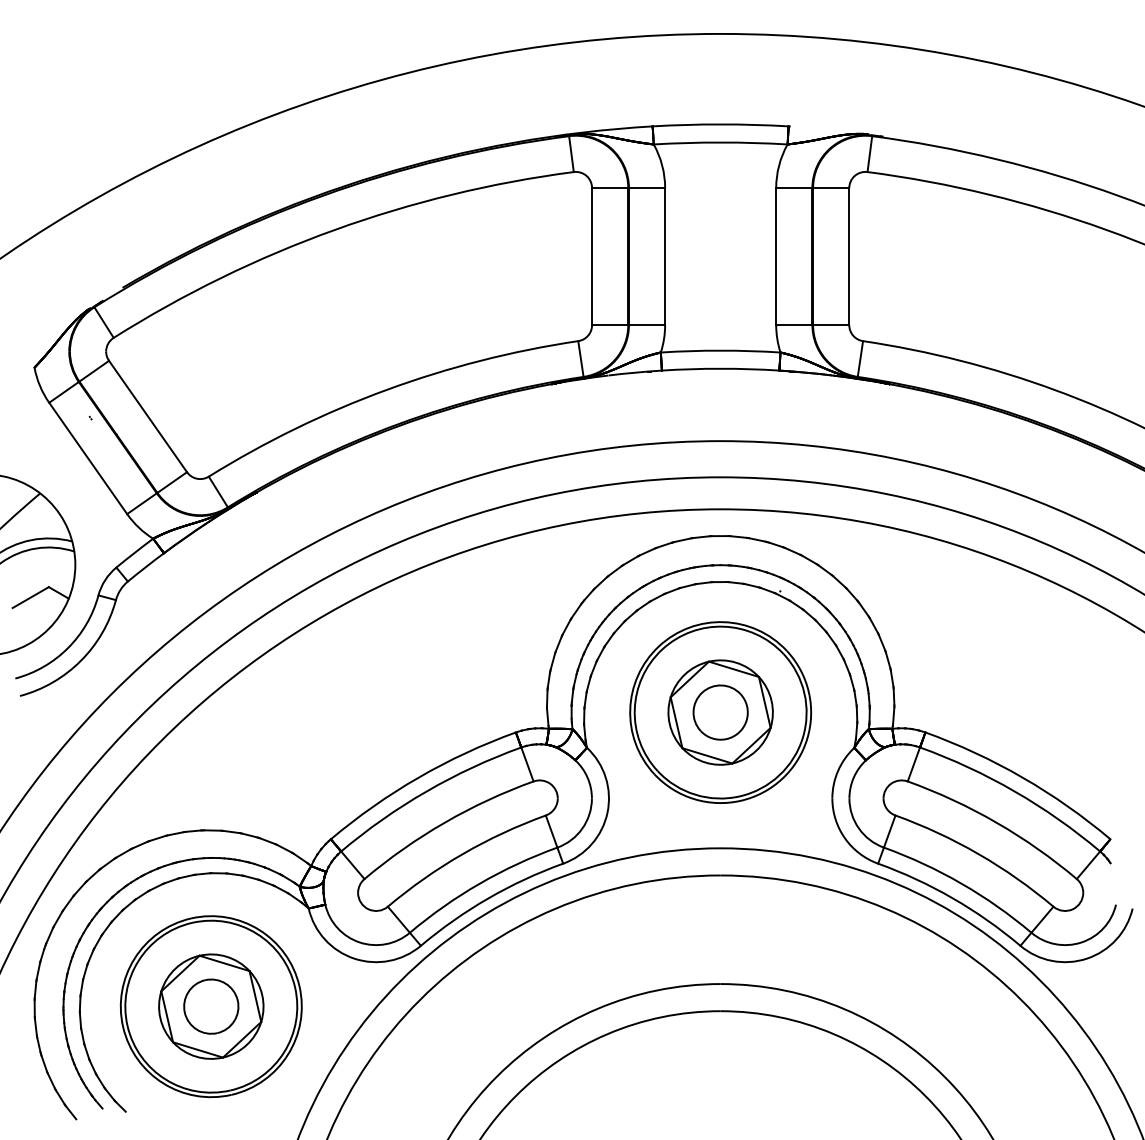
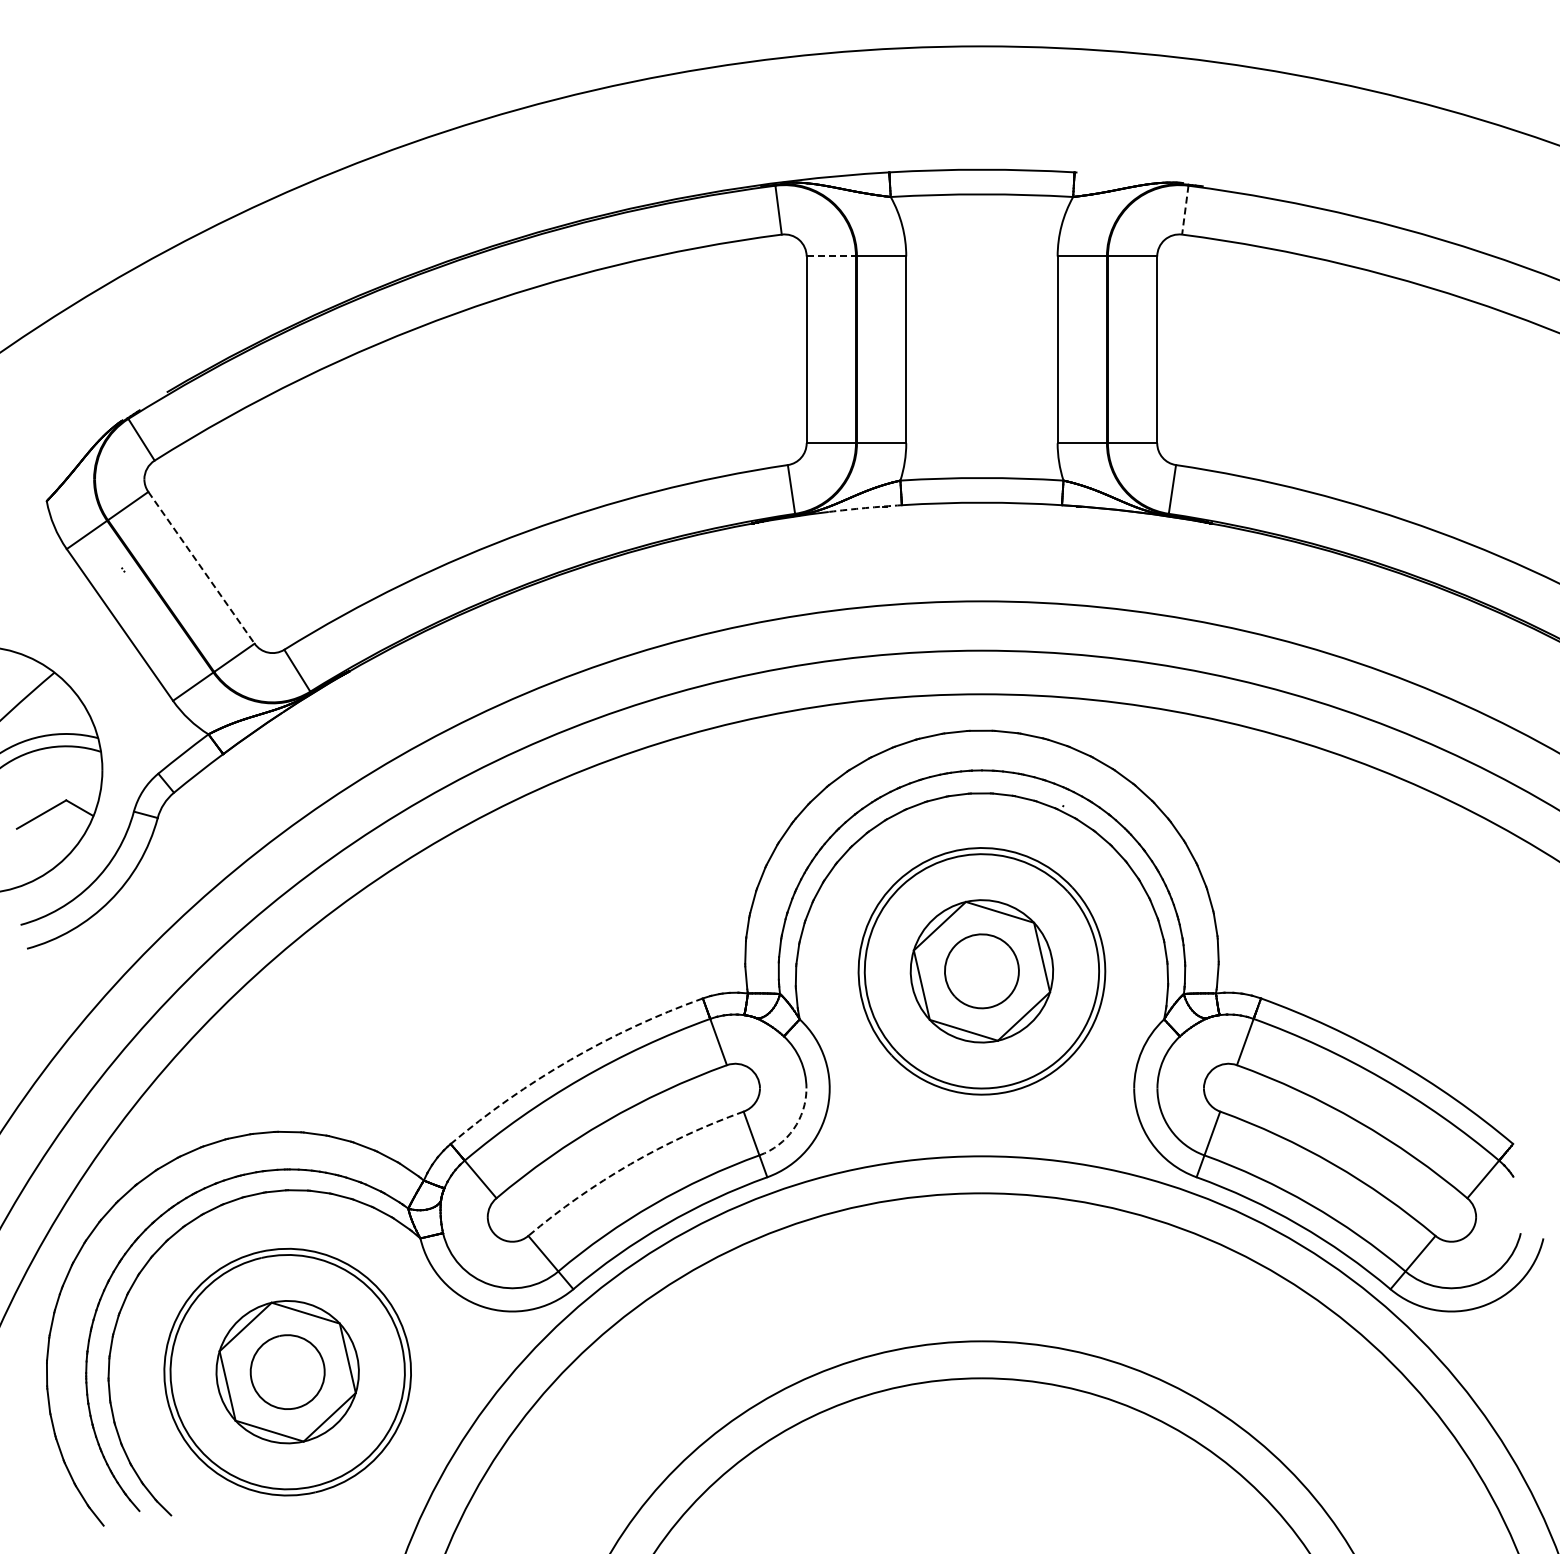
line: (870, 154) -> (1185, 210), solid -> dashed
line: (610, 188) -> (831, 256), solid -> dashed
arc: (635, 373) -> (865, 508), solid -> dashed
line: (148, 416) -> (201, 567), solid -> dashed
arc: (418, 778) -> (570, 1060), solid -> dashed
arc: (582, 828) -> (793, 1129), solid -> dashed
arc: (462, 854) -> (630, 1164), solid -> dashed

